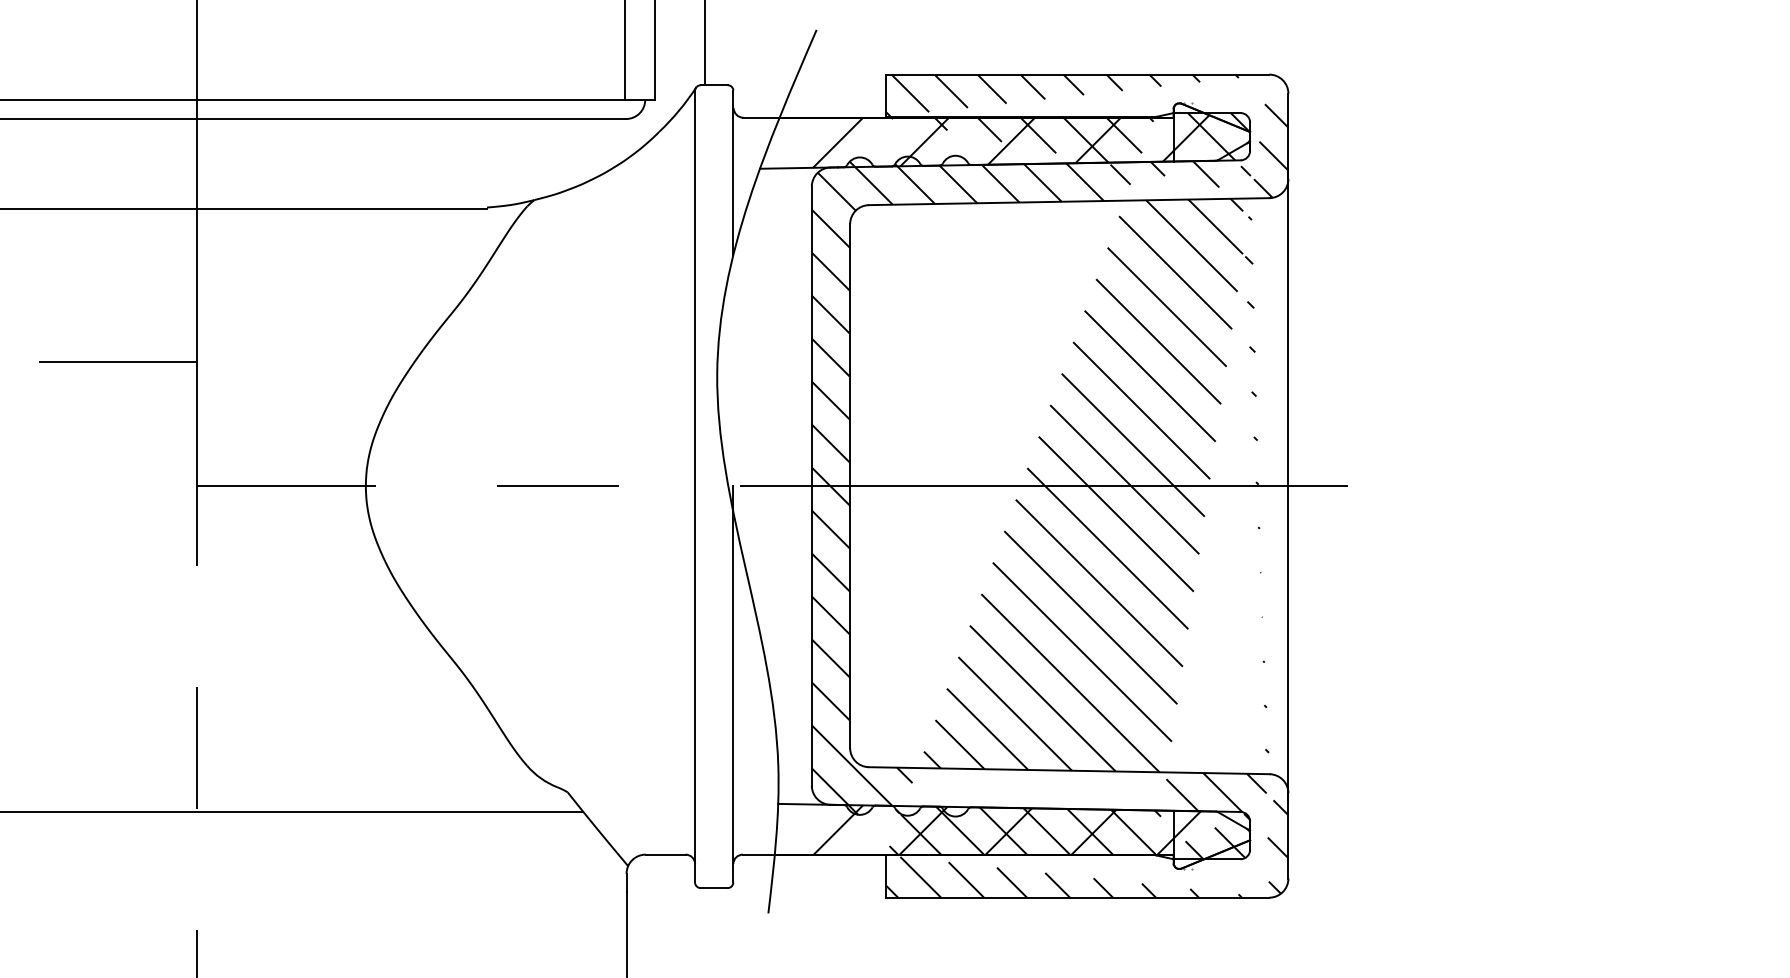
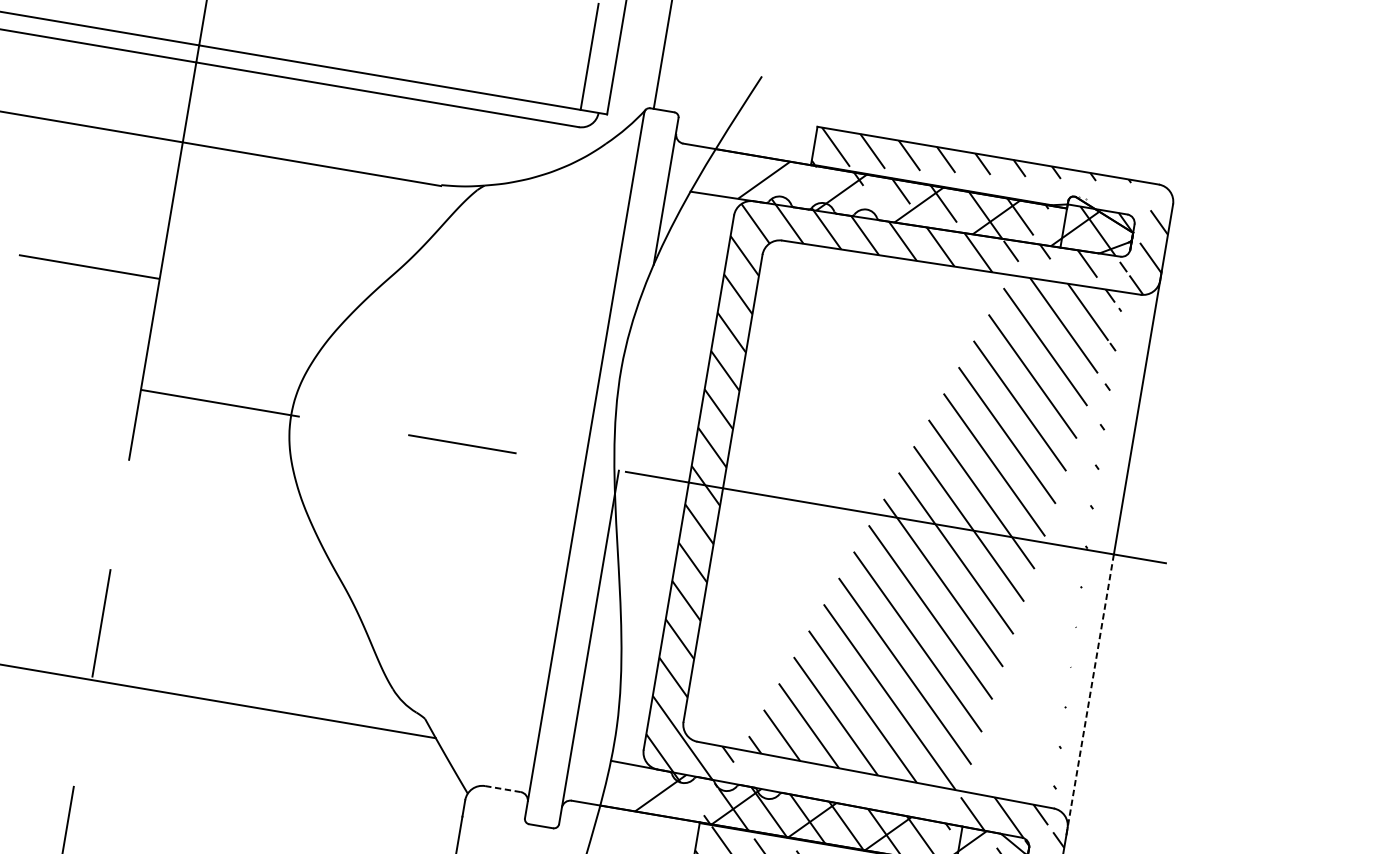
line: (1288, 645) -> (1089, 696), solid -> dashed
line: (665, 854) -> (502, 788), solid -> dashed

